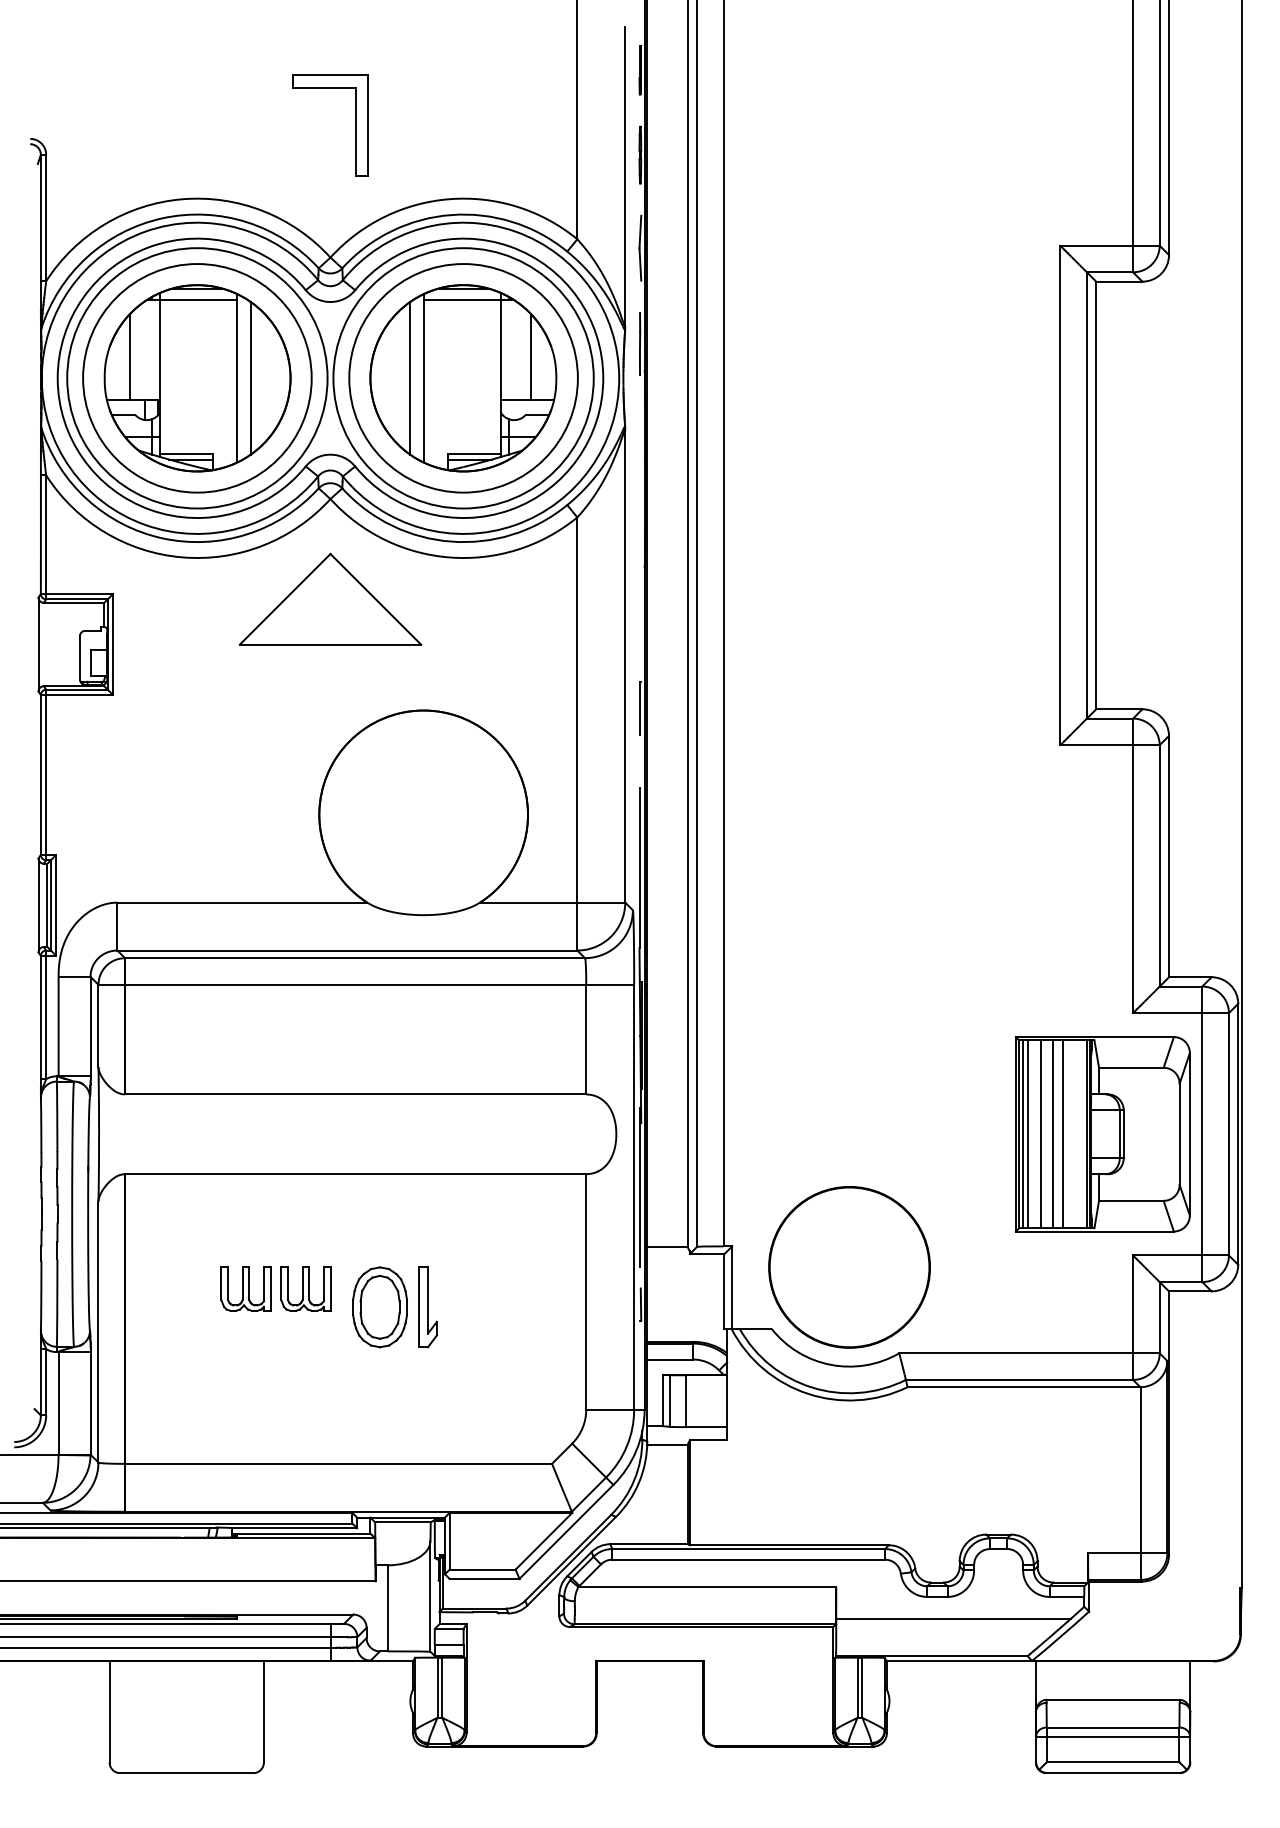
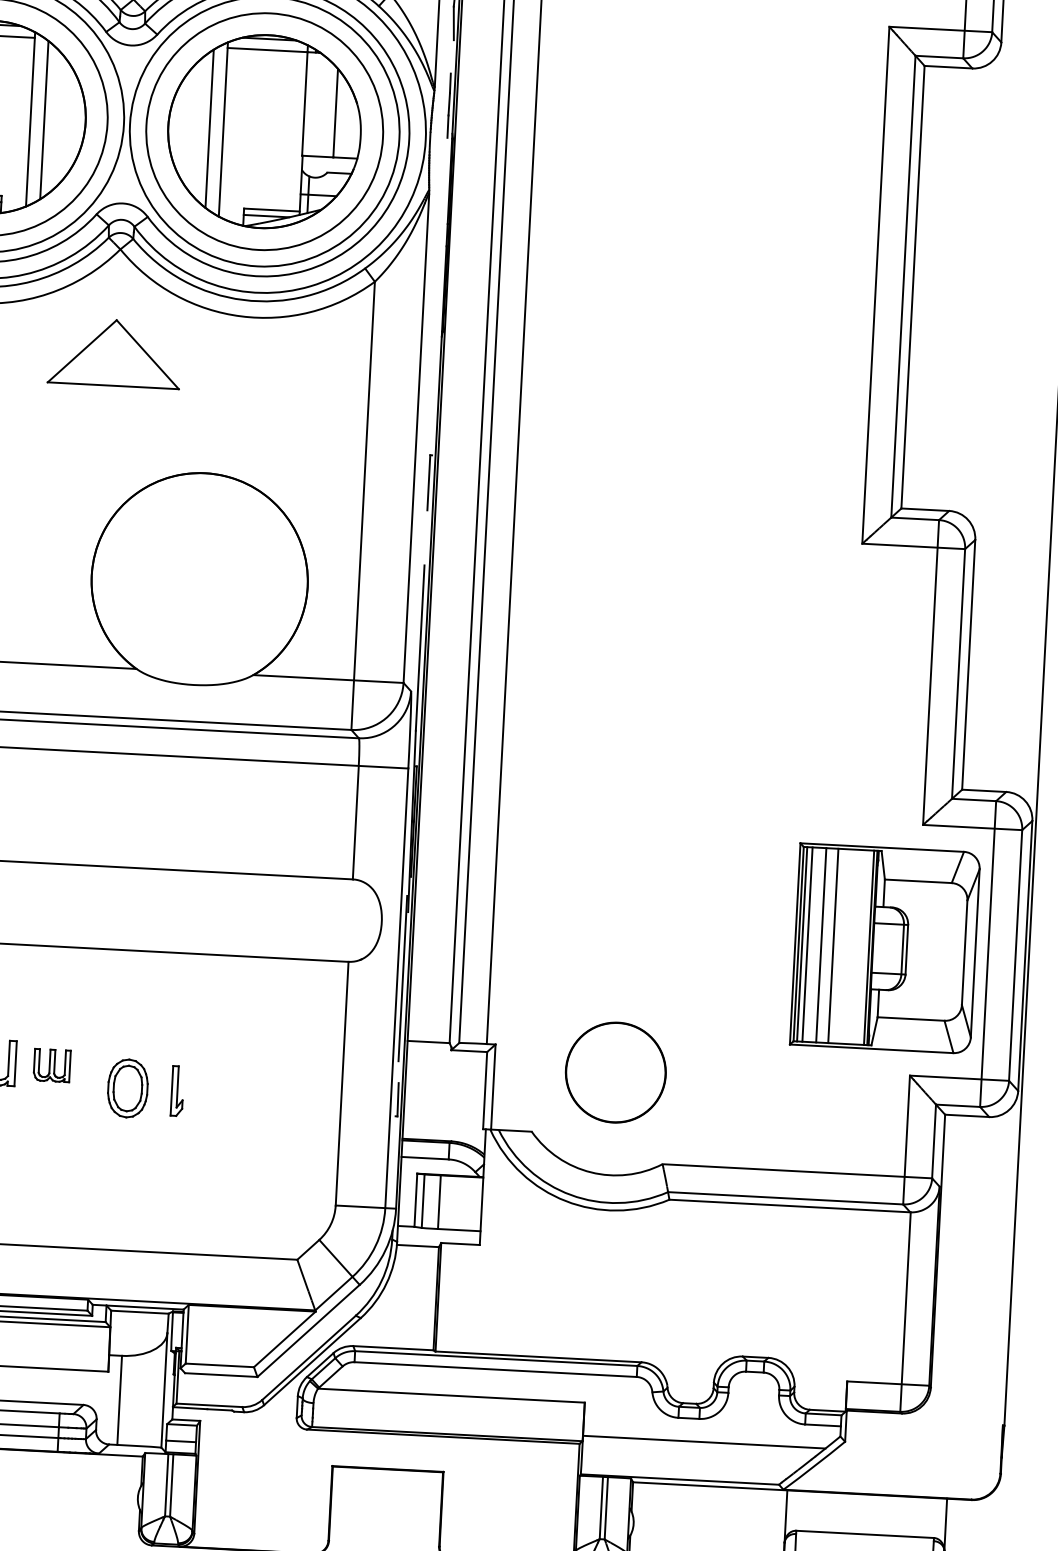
part: (330, 598) -> (115, 352), size x0.7
line: (1062, 1134) -> (843, 946), removed
circle: (849, 1267) -> (615, 1072), size x0.6
part: (305, 1288) -> (51, 1064), size x0.7
part: (379, 1307) -> (127, 1088), size x0.7
part: (427, 1307) -> (176, 1091), size x0.6

